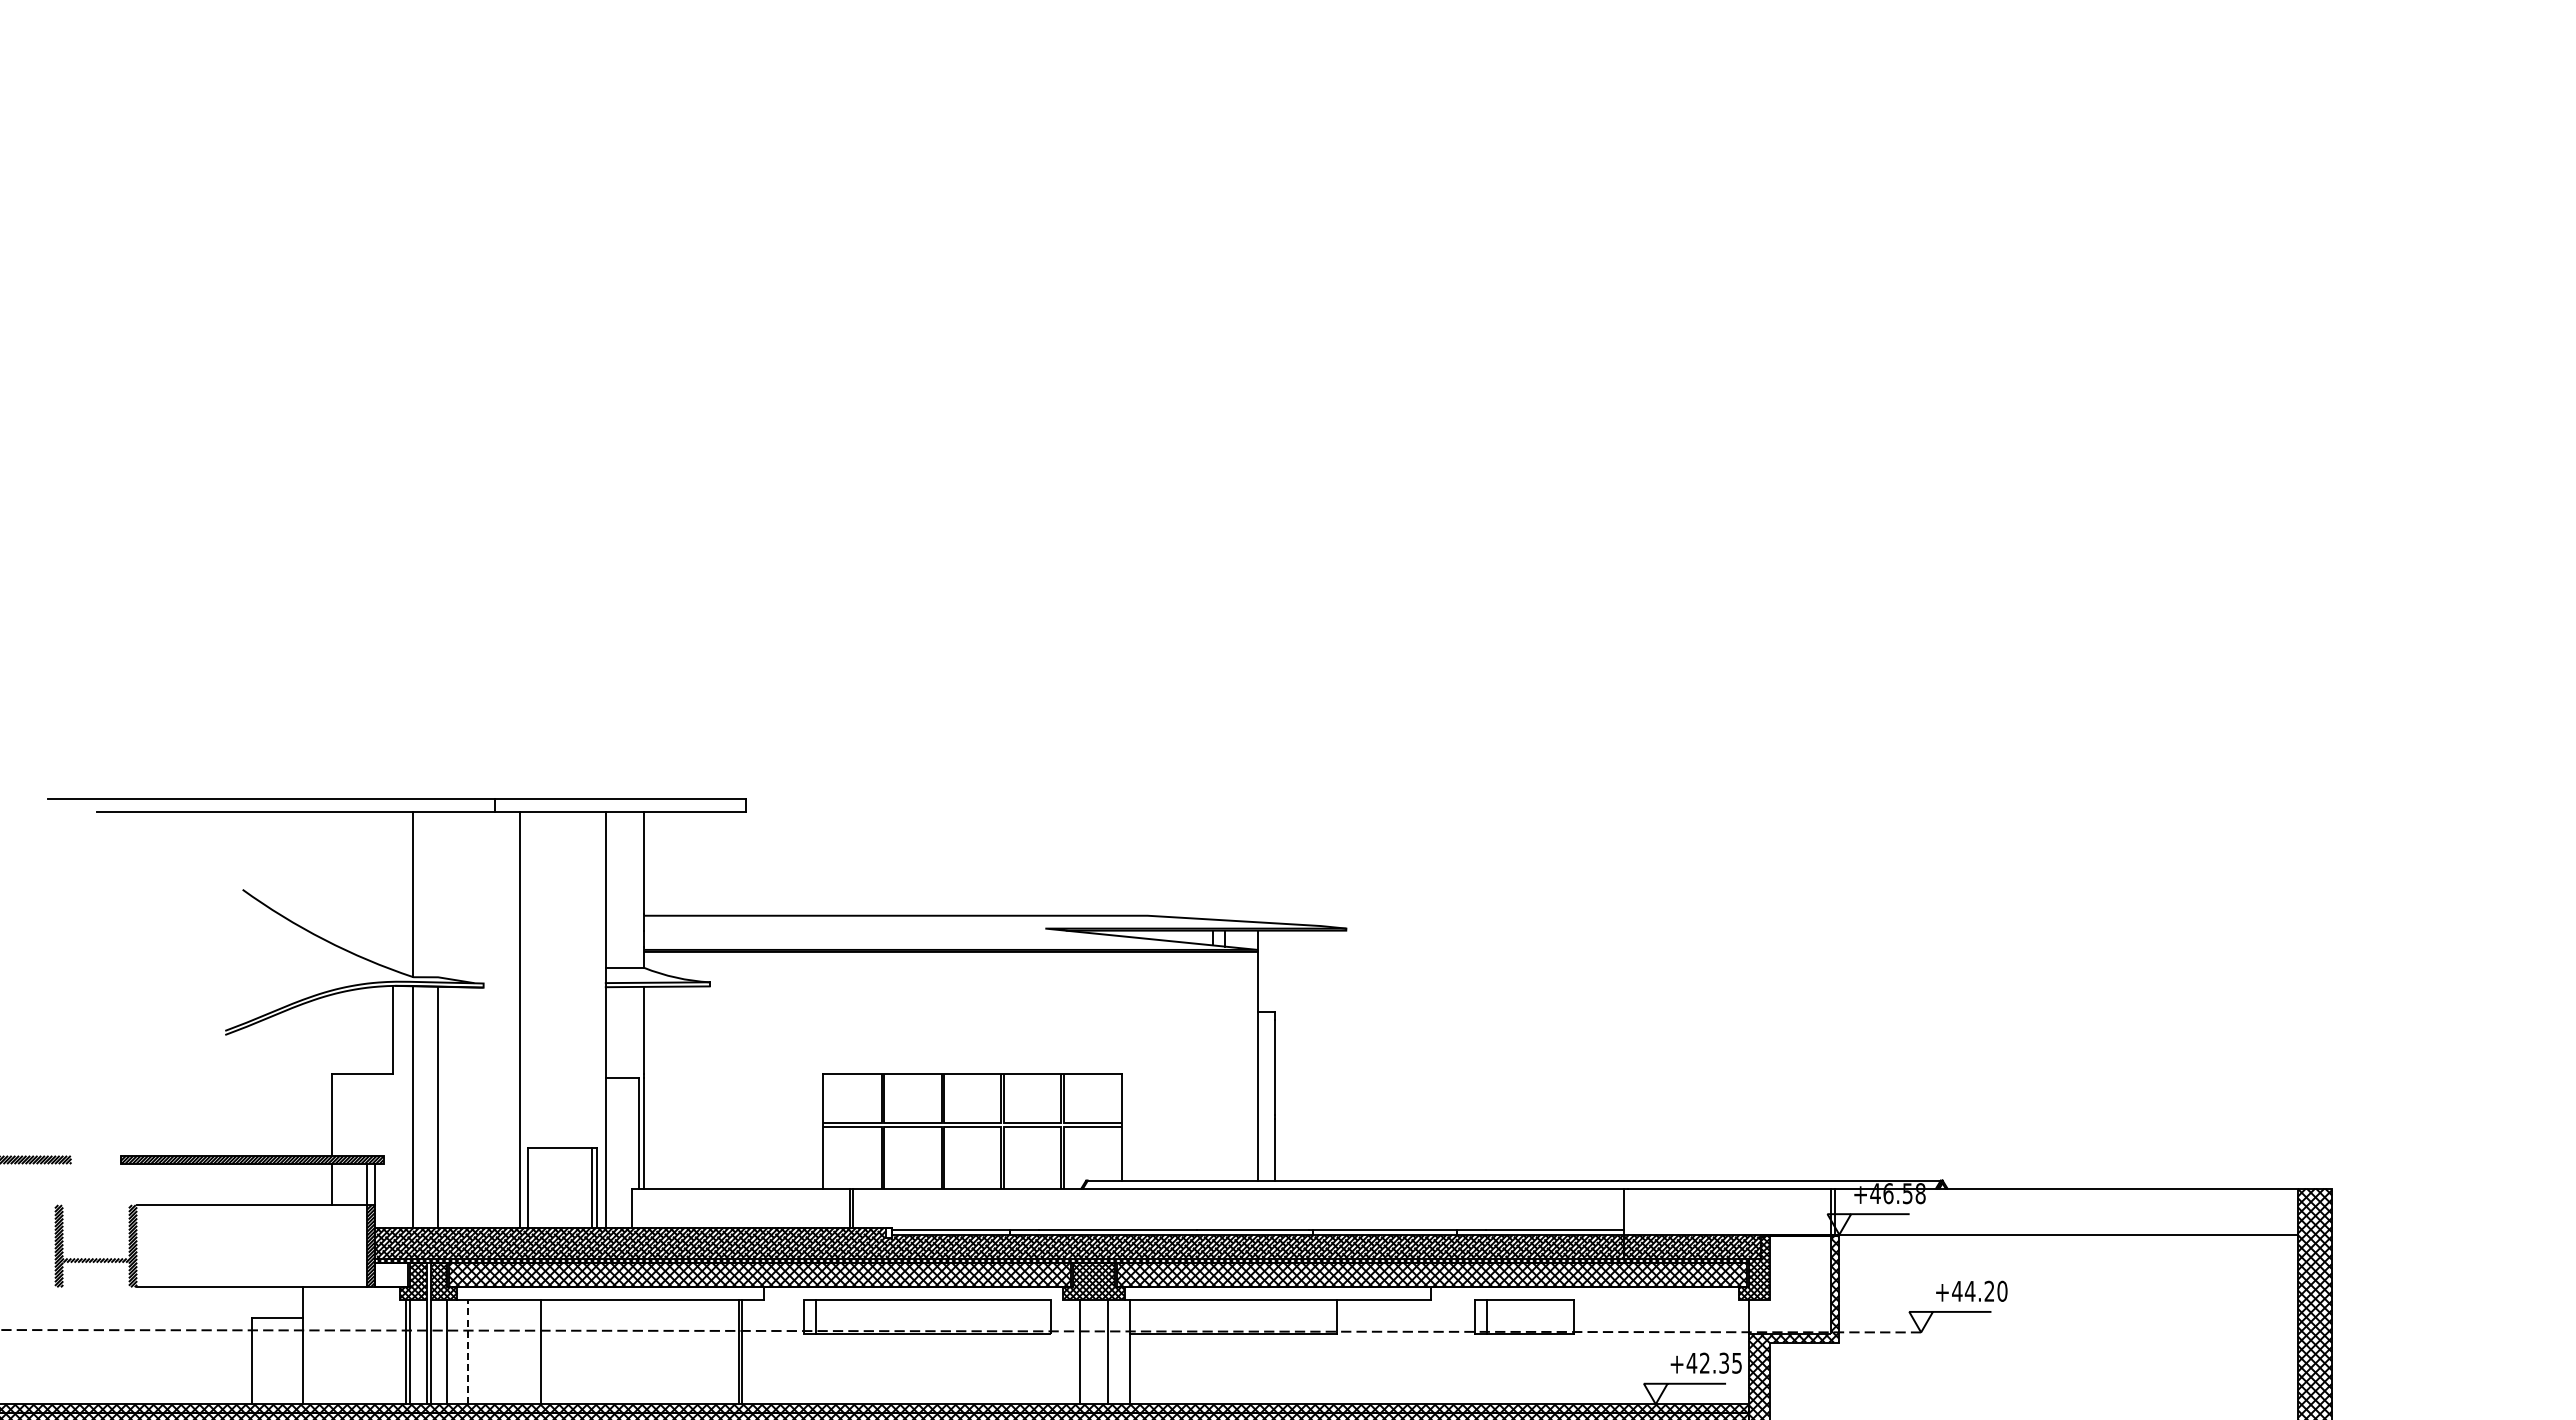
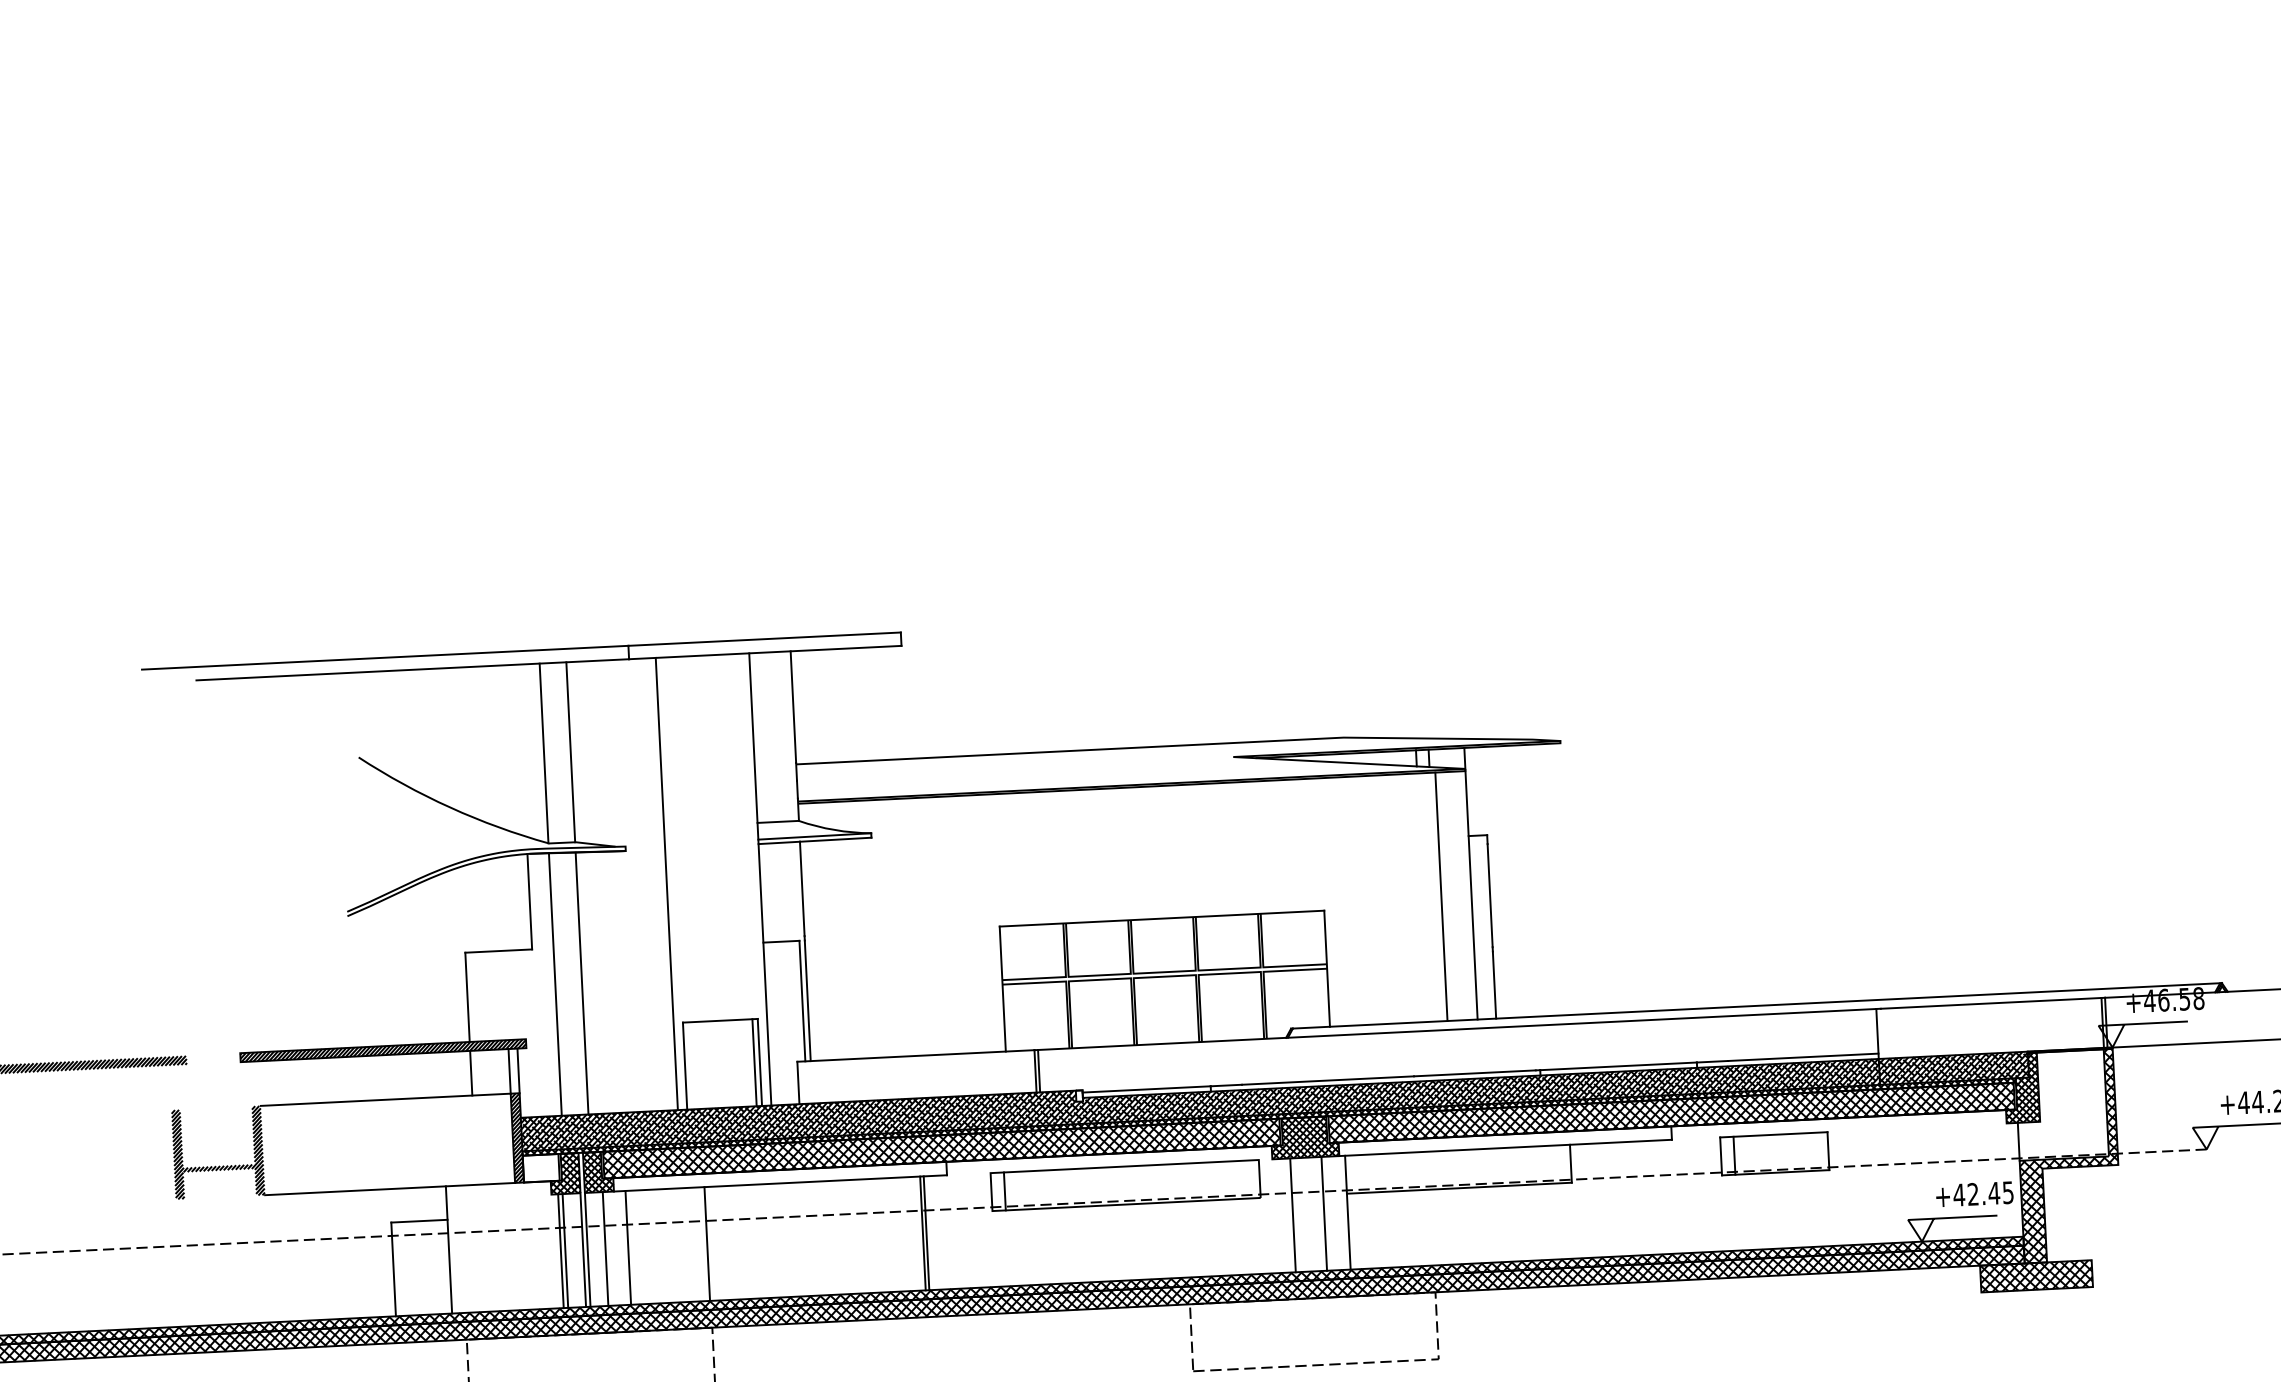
line: (437, 894) -> (570, 752), added
line: (1230, 1065) -> (1441, 895), added
line: (468, 1351) -> (628, 1247), dashed -> solid
text: (1723, 1362) -> (1993, 1192), +42.35 -> +42.45

